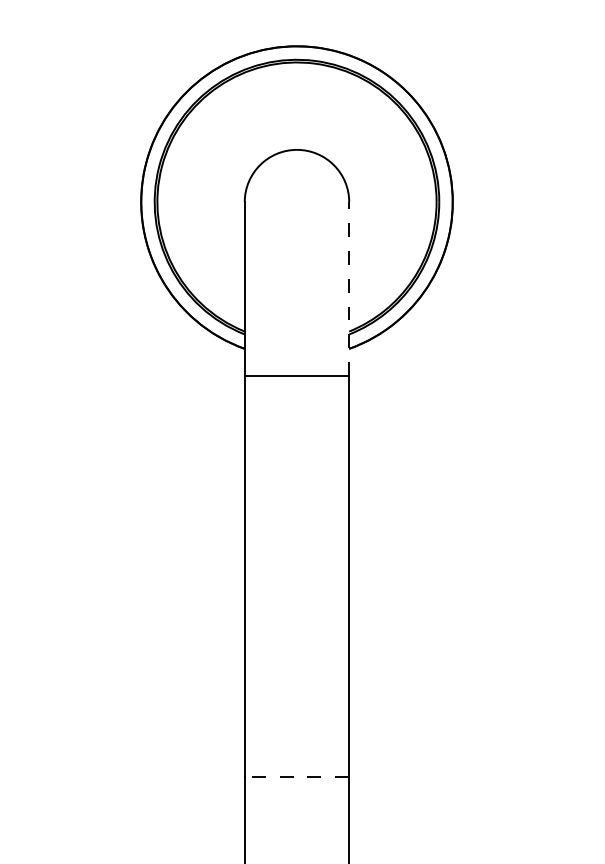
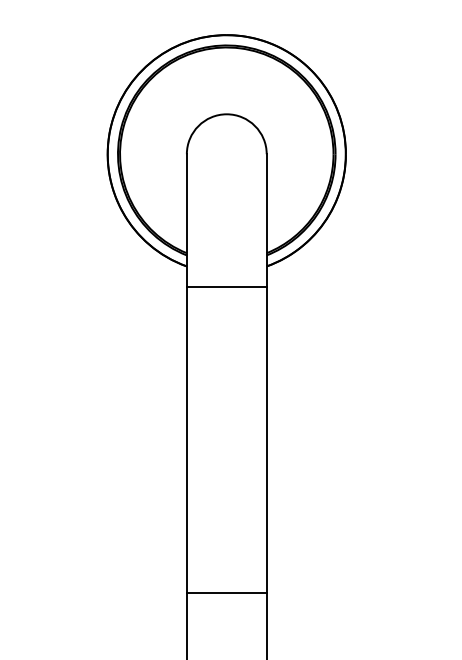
line: (349, 288) -> (266, 220), dashed -> solid
line: (296, 776) -> (226, 593), dashed -> solid

